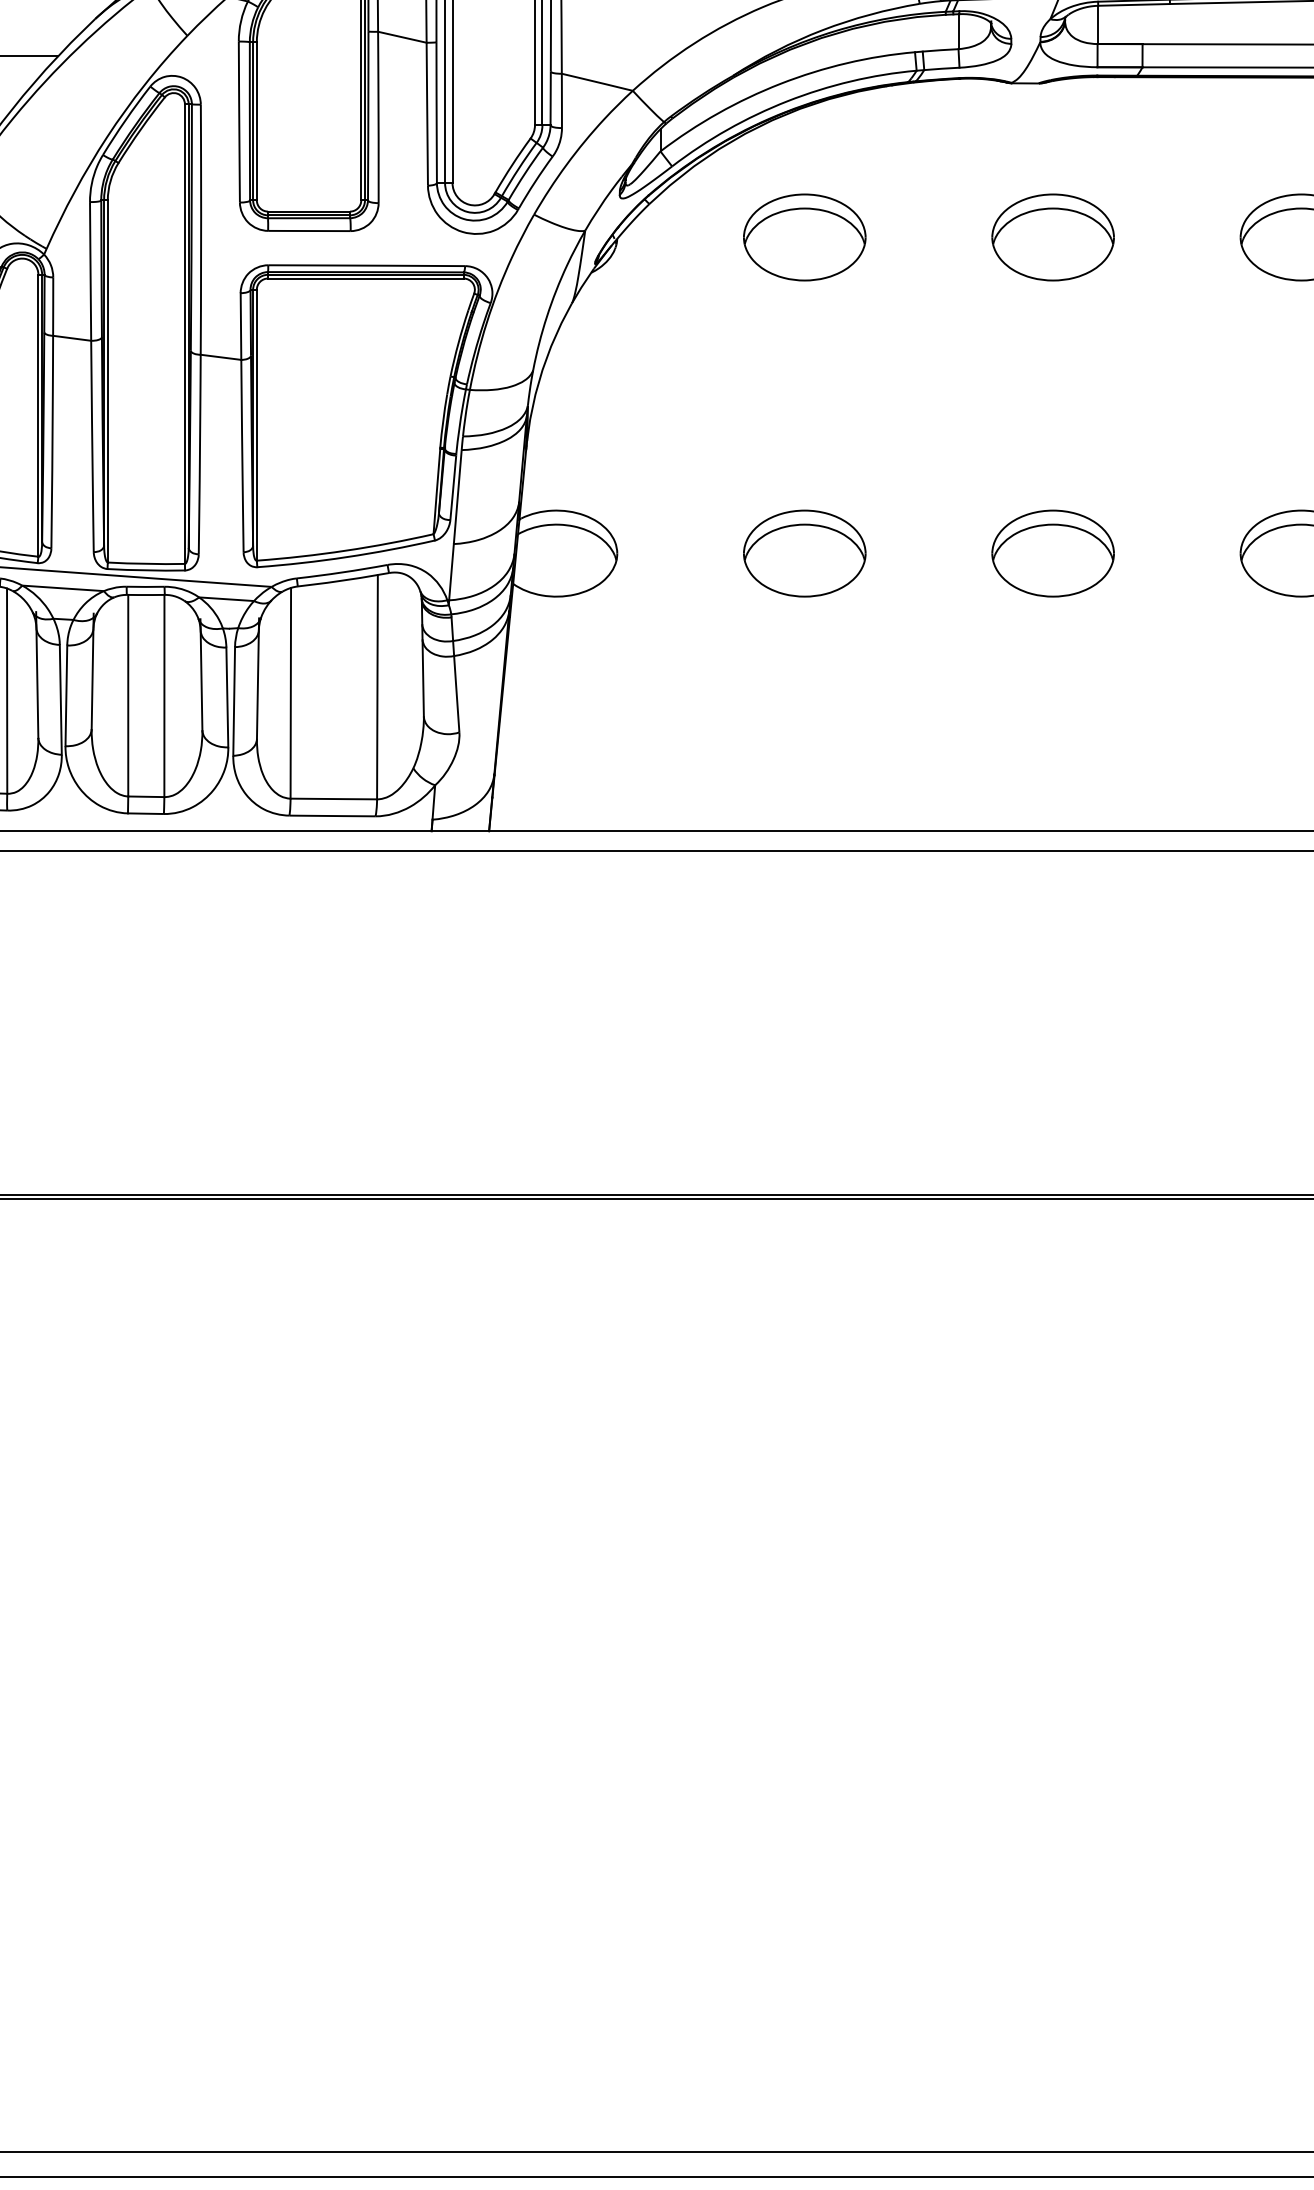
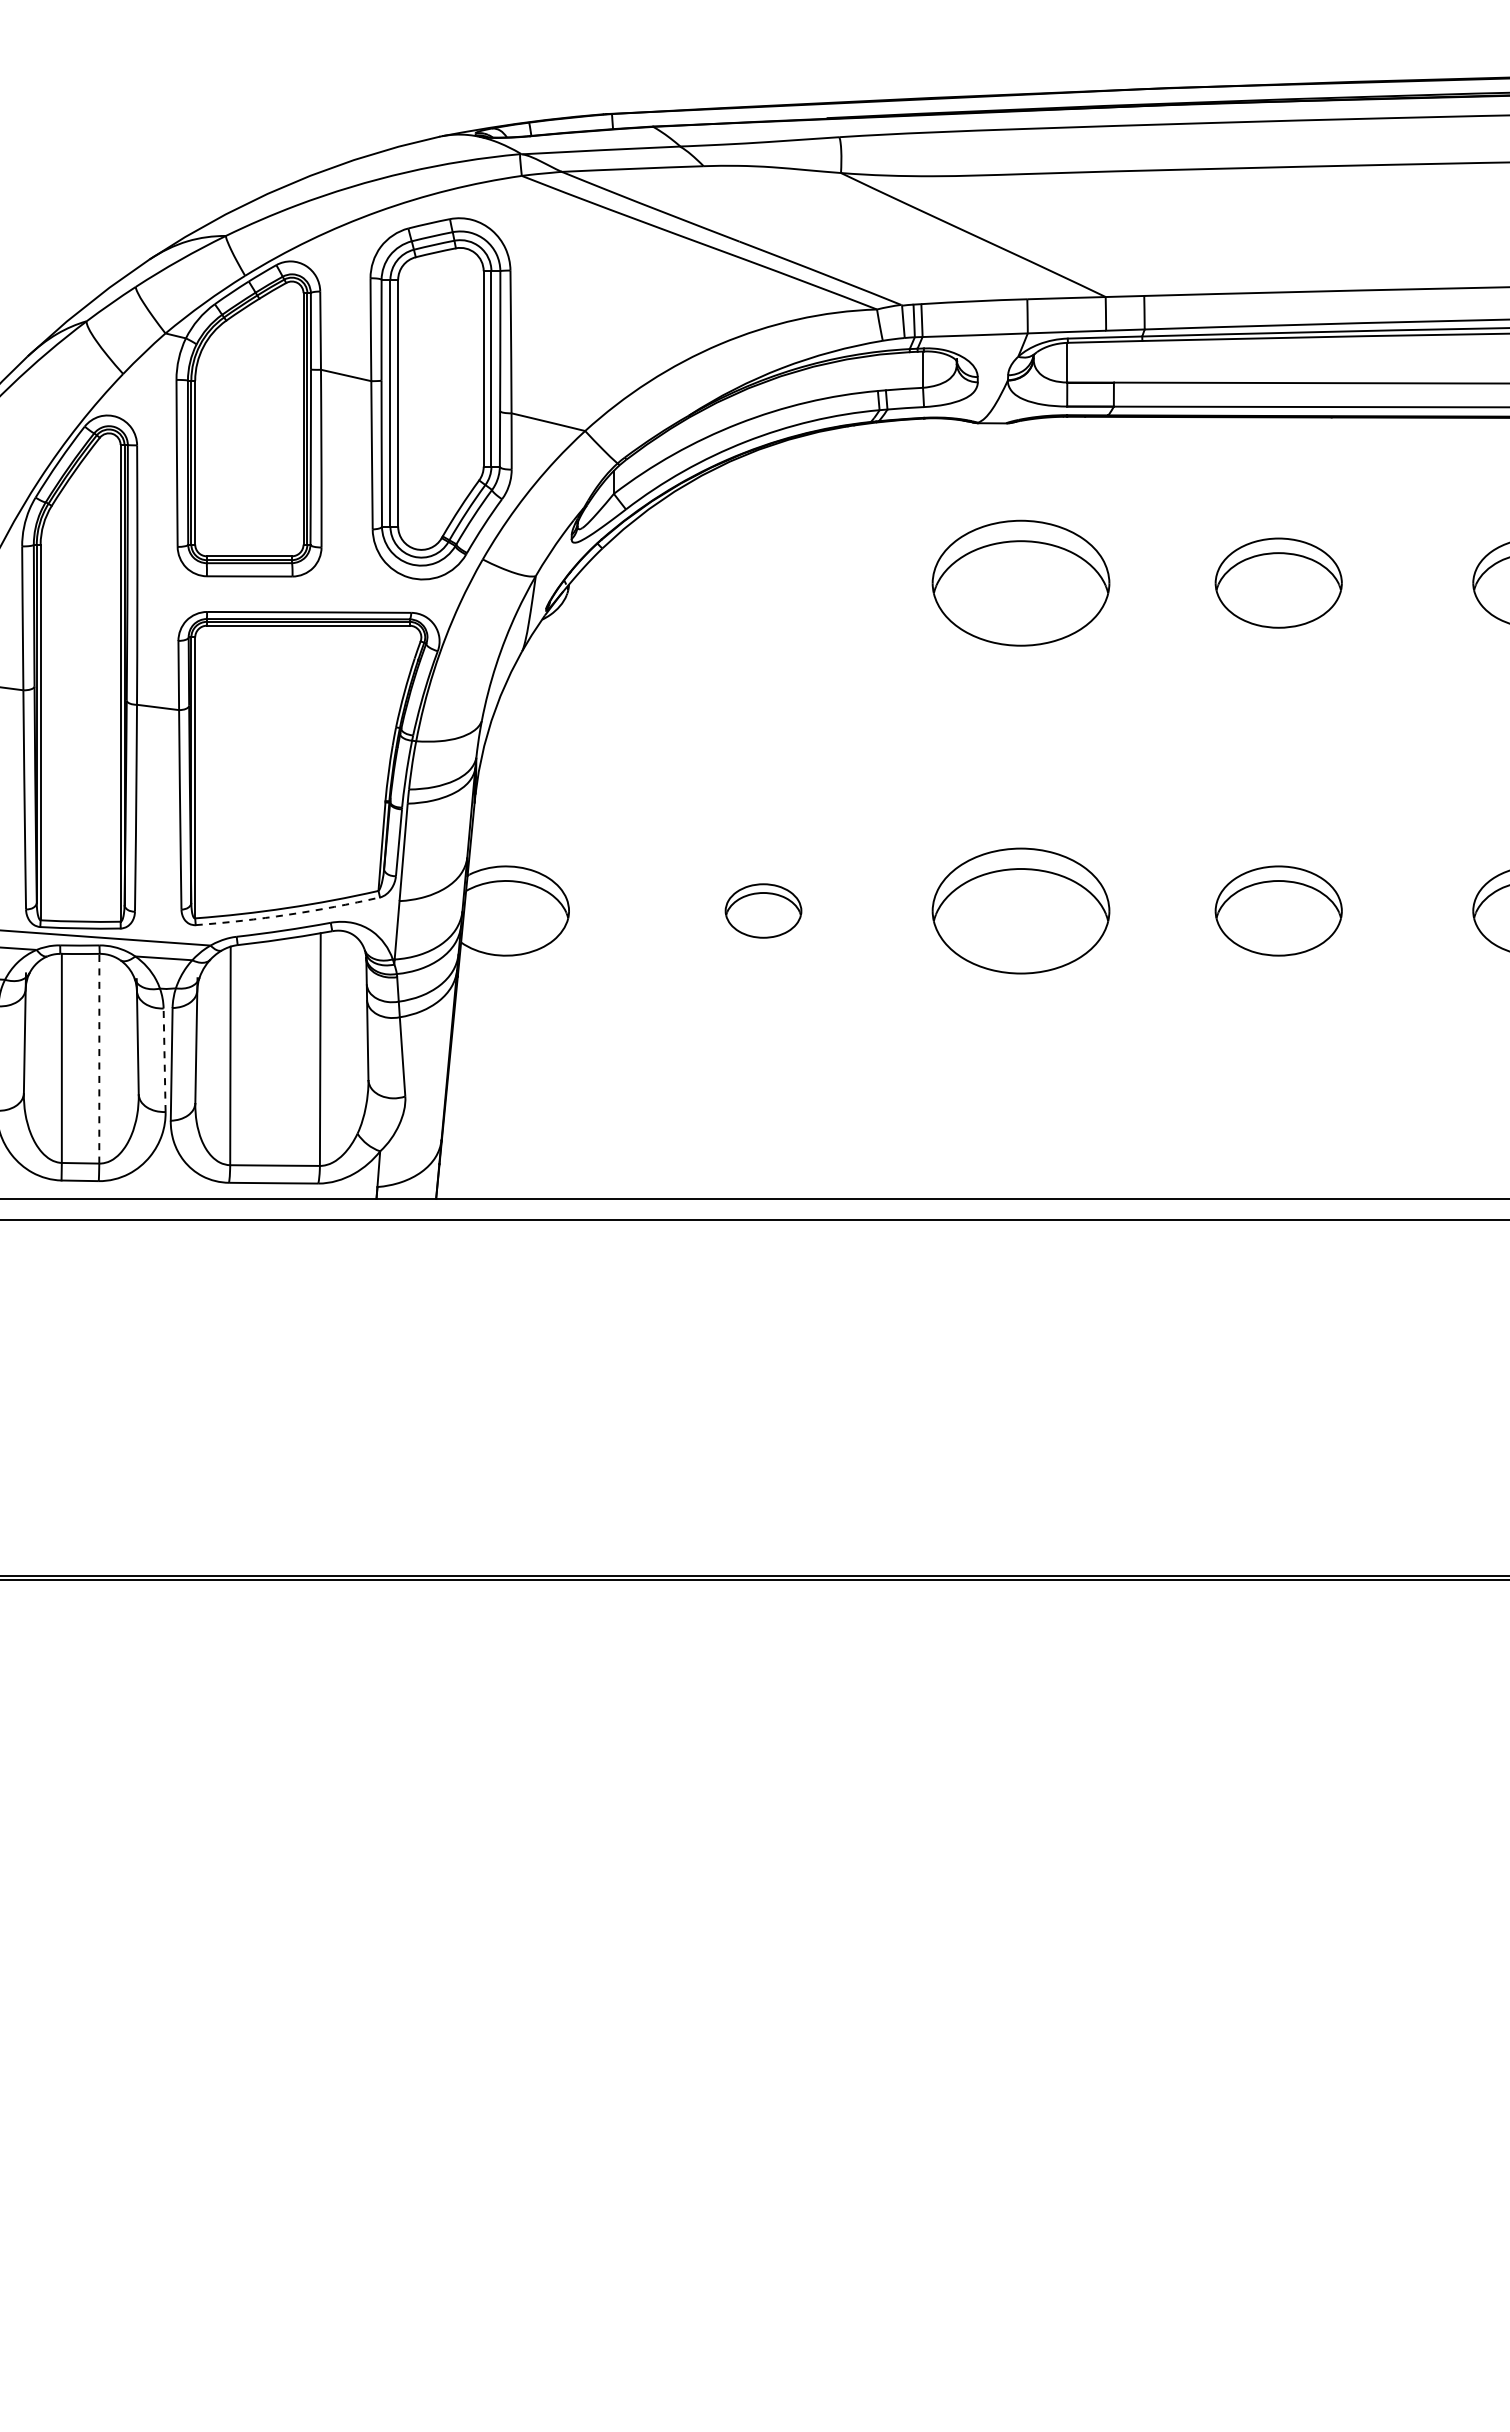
part: (804, 236) -> (763, 582), removed
part: (1053, 236) -> (1021, 582), size x1.4
part: (804, 553) -> (763, 910), size x0.6
part: (1053, 553) -> (1021, 910), size x1.4
arc: (346, 556) -> (288, 914), solid -> dashed
line: (164, 695) -> (99, 1058), solid -> dashed
line: (227, 697) -> (164, 1060), solid -> dashed

